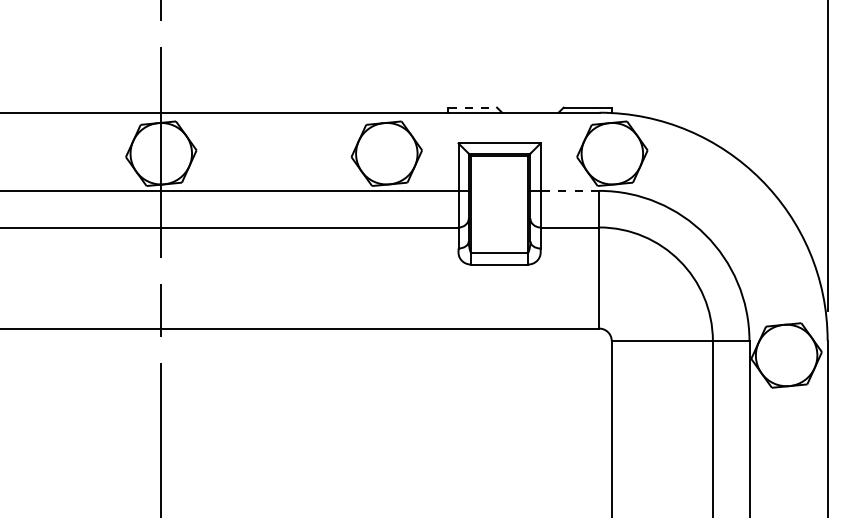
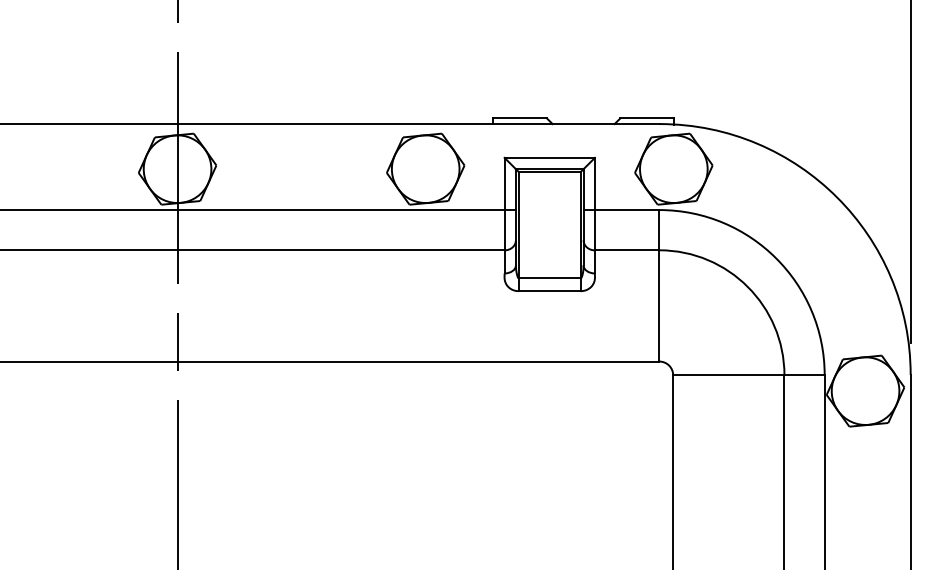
line: (473, 107) -> (521, 118), dashed -> solid
line: (569, 190) -> (626, 209), dashed -> solid

